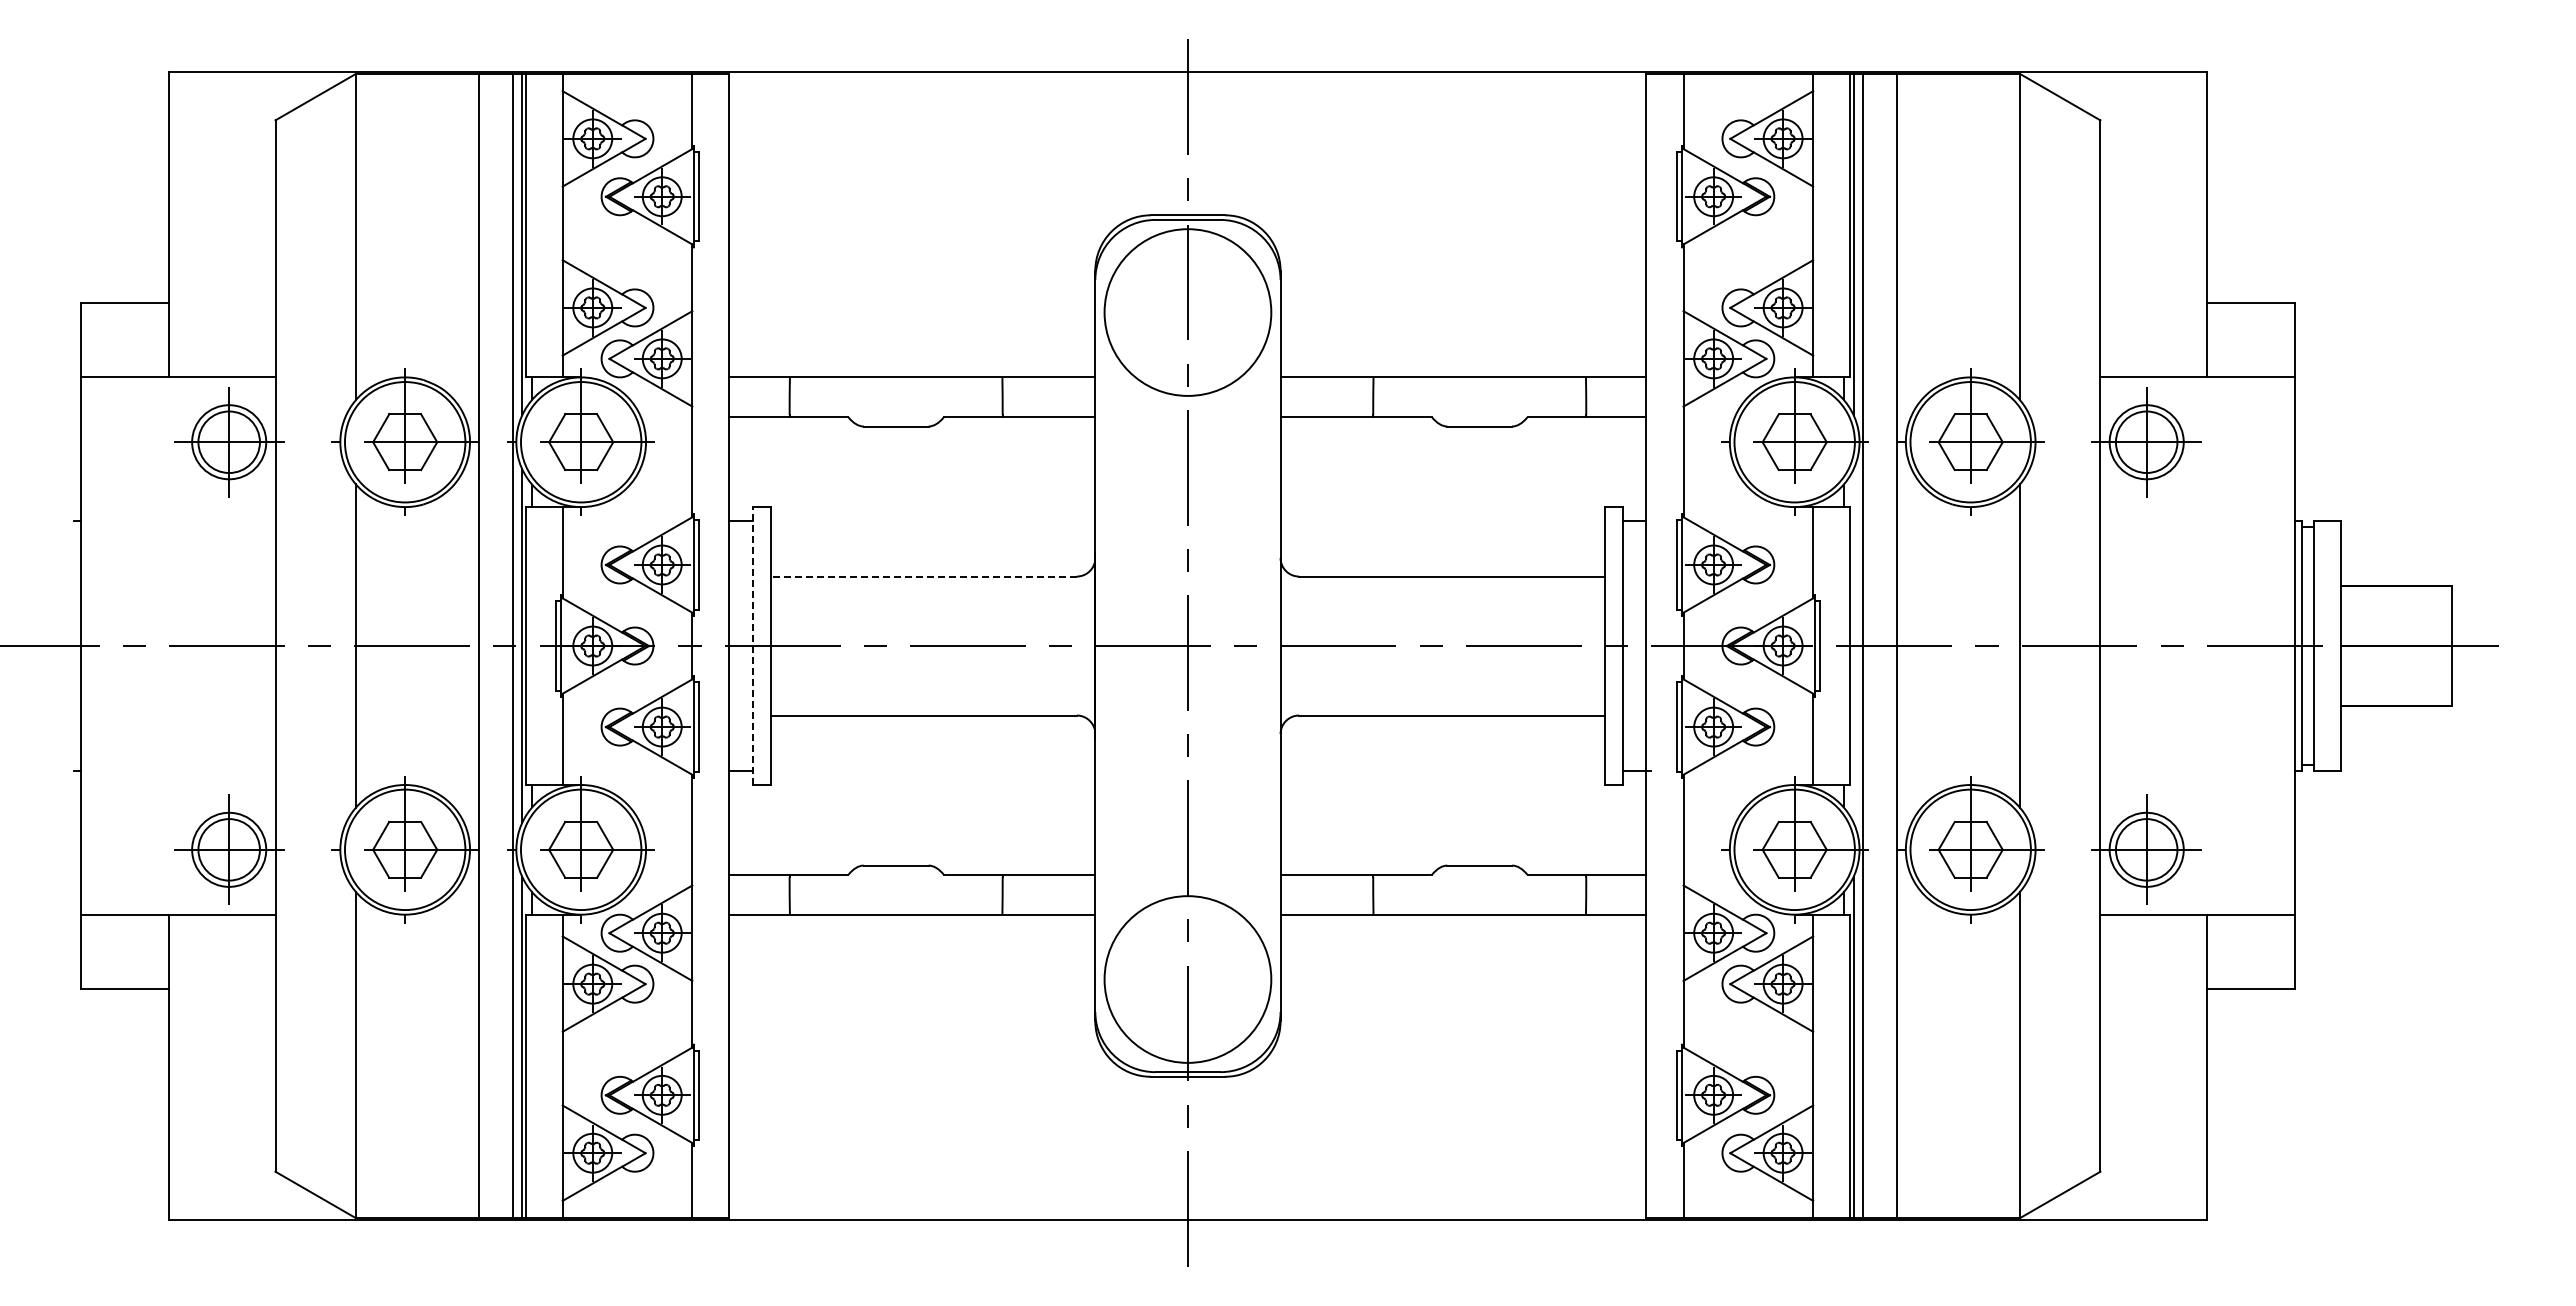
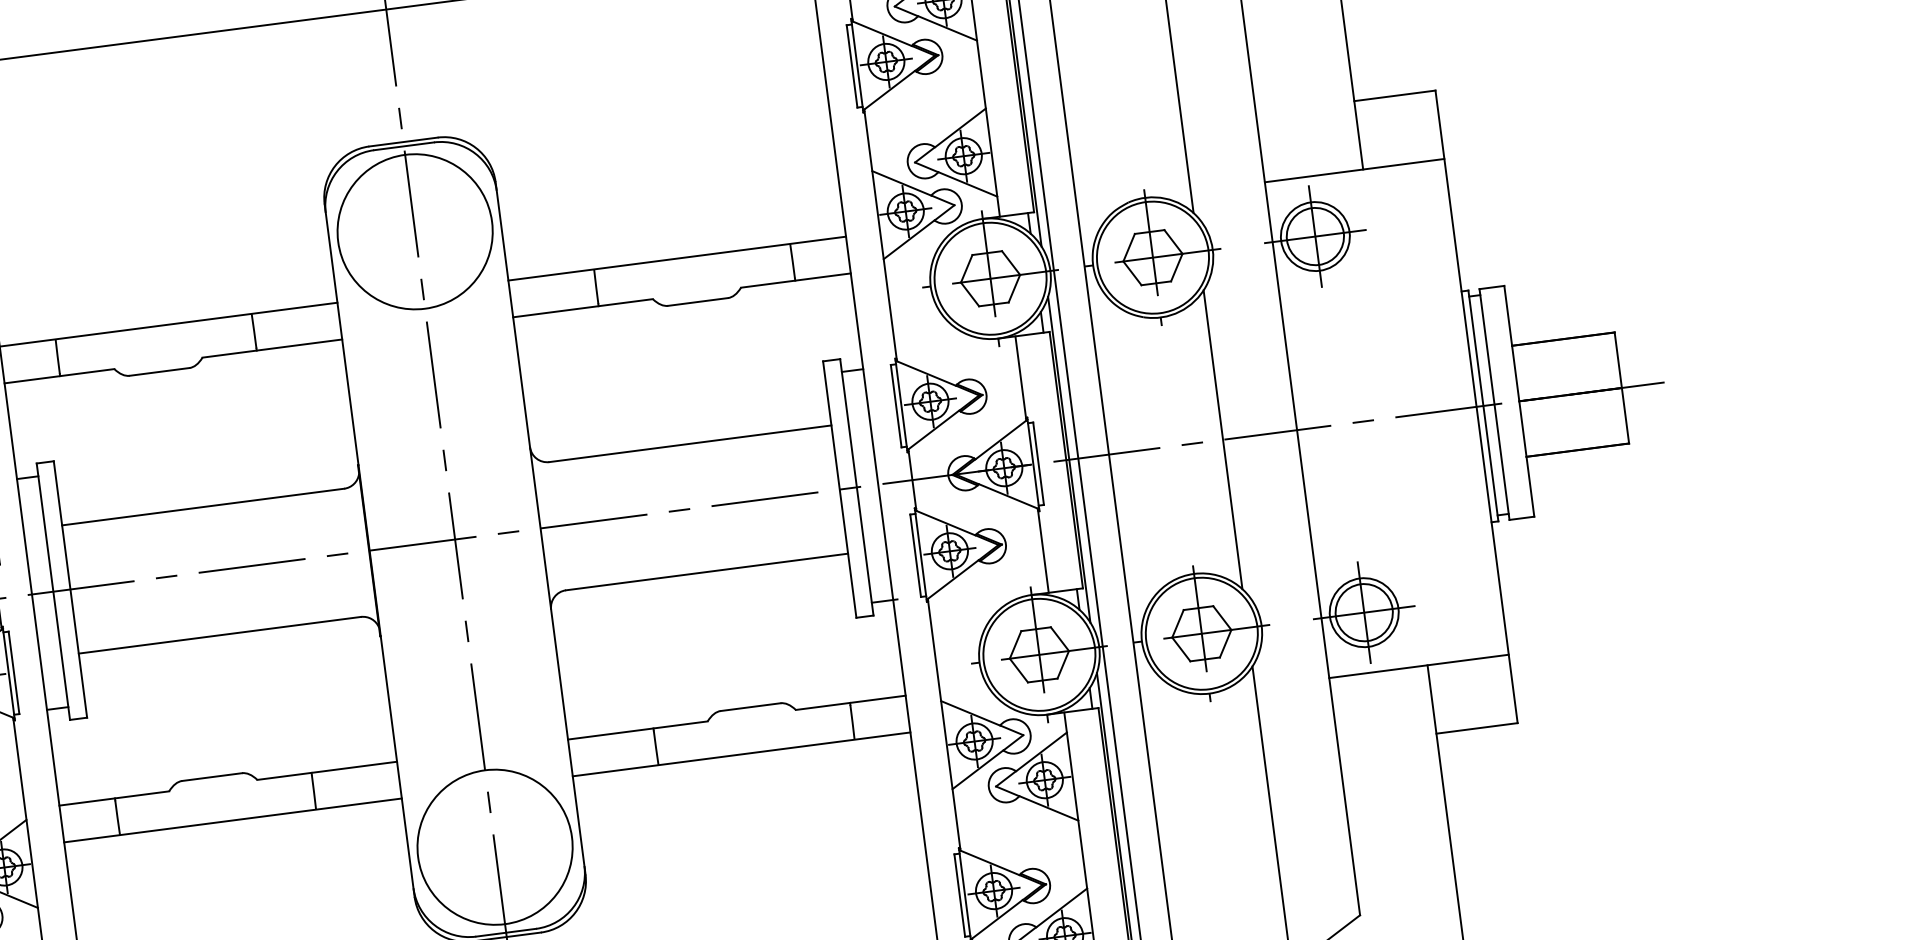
line: (923, 576) -> (202, 507), dashed -> solid
line: (1853, 645) -> (1069, 459), added
line: (752, 646) -> (53, 592), dashed -> solid

